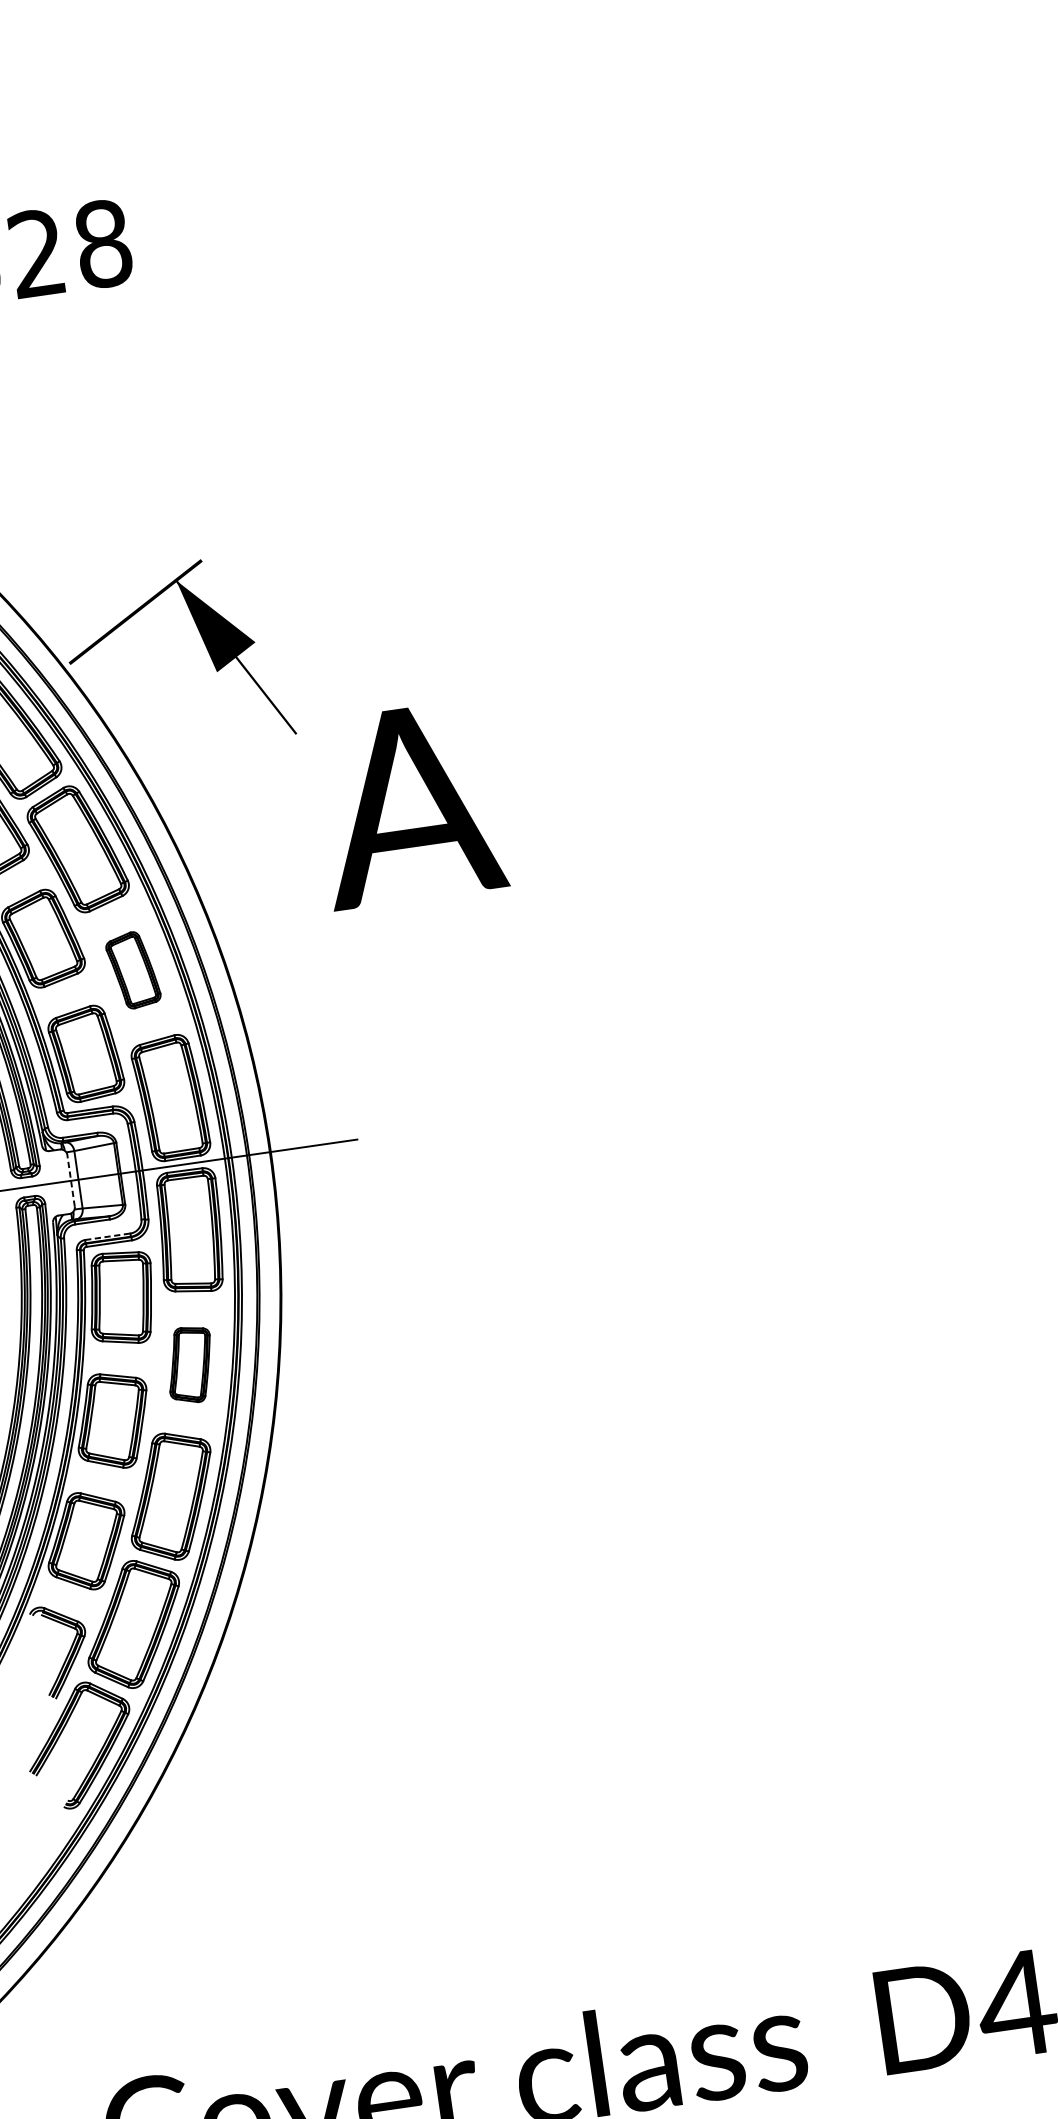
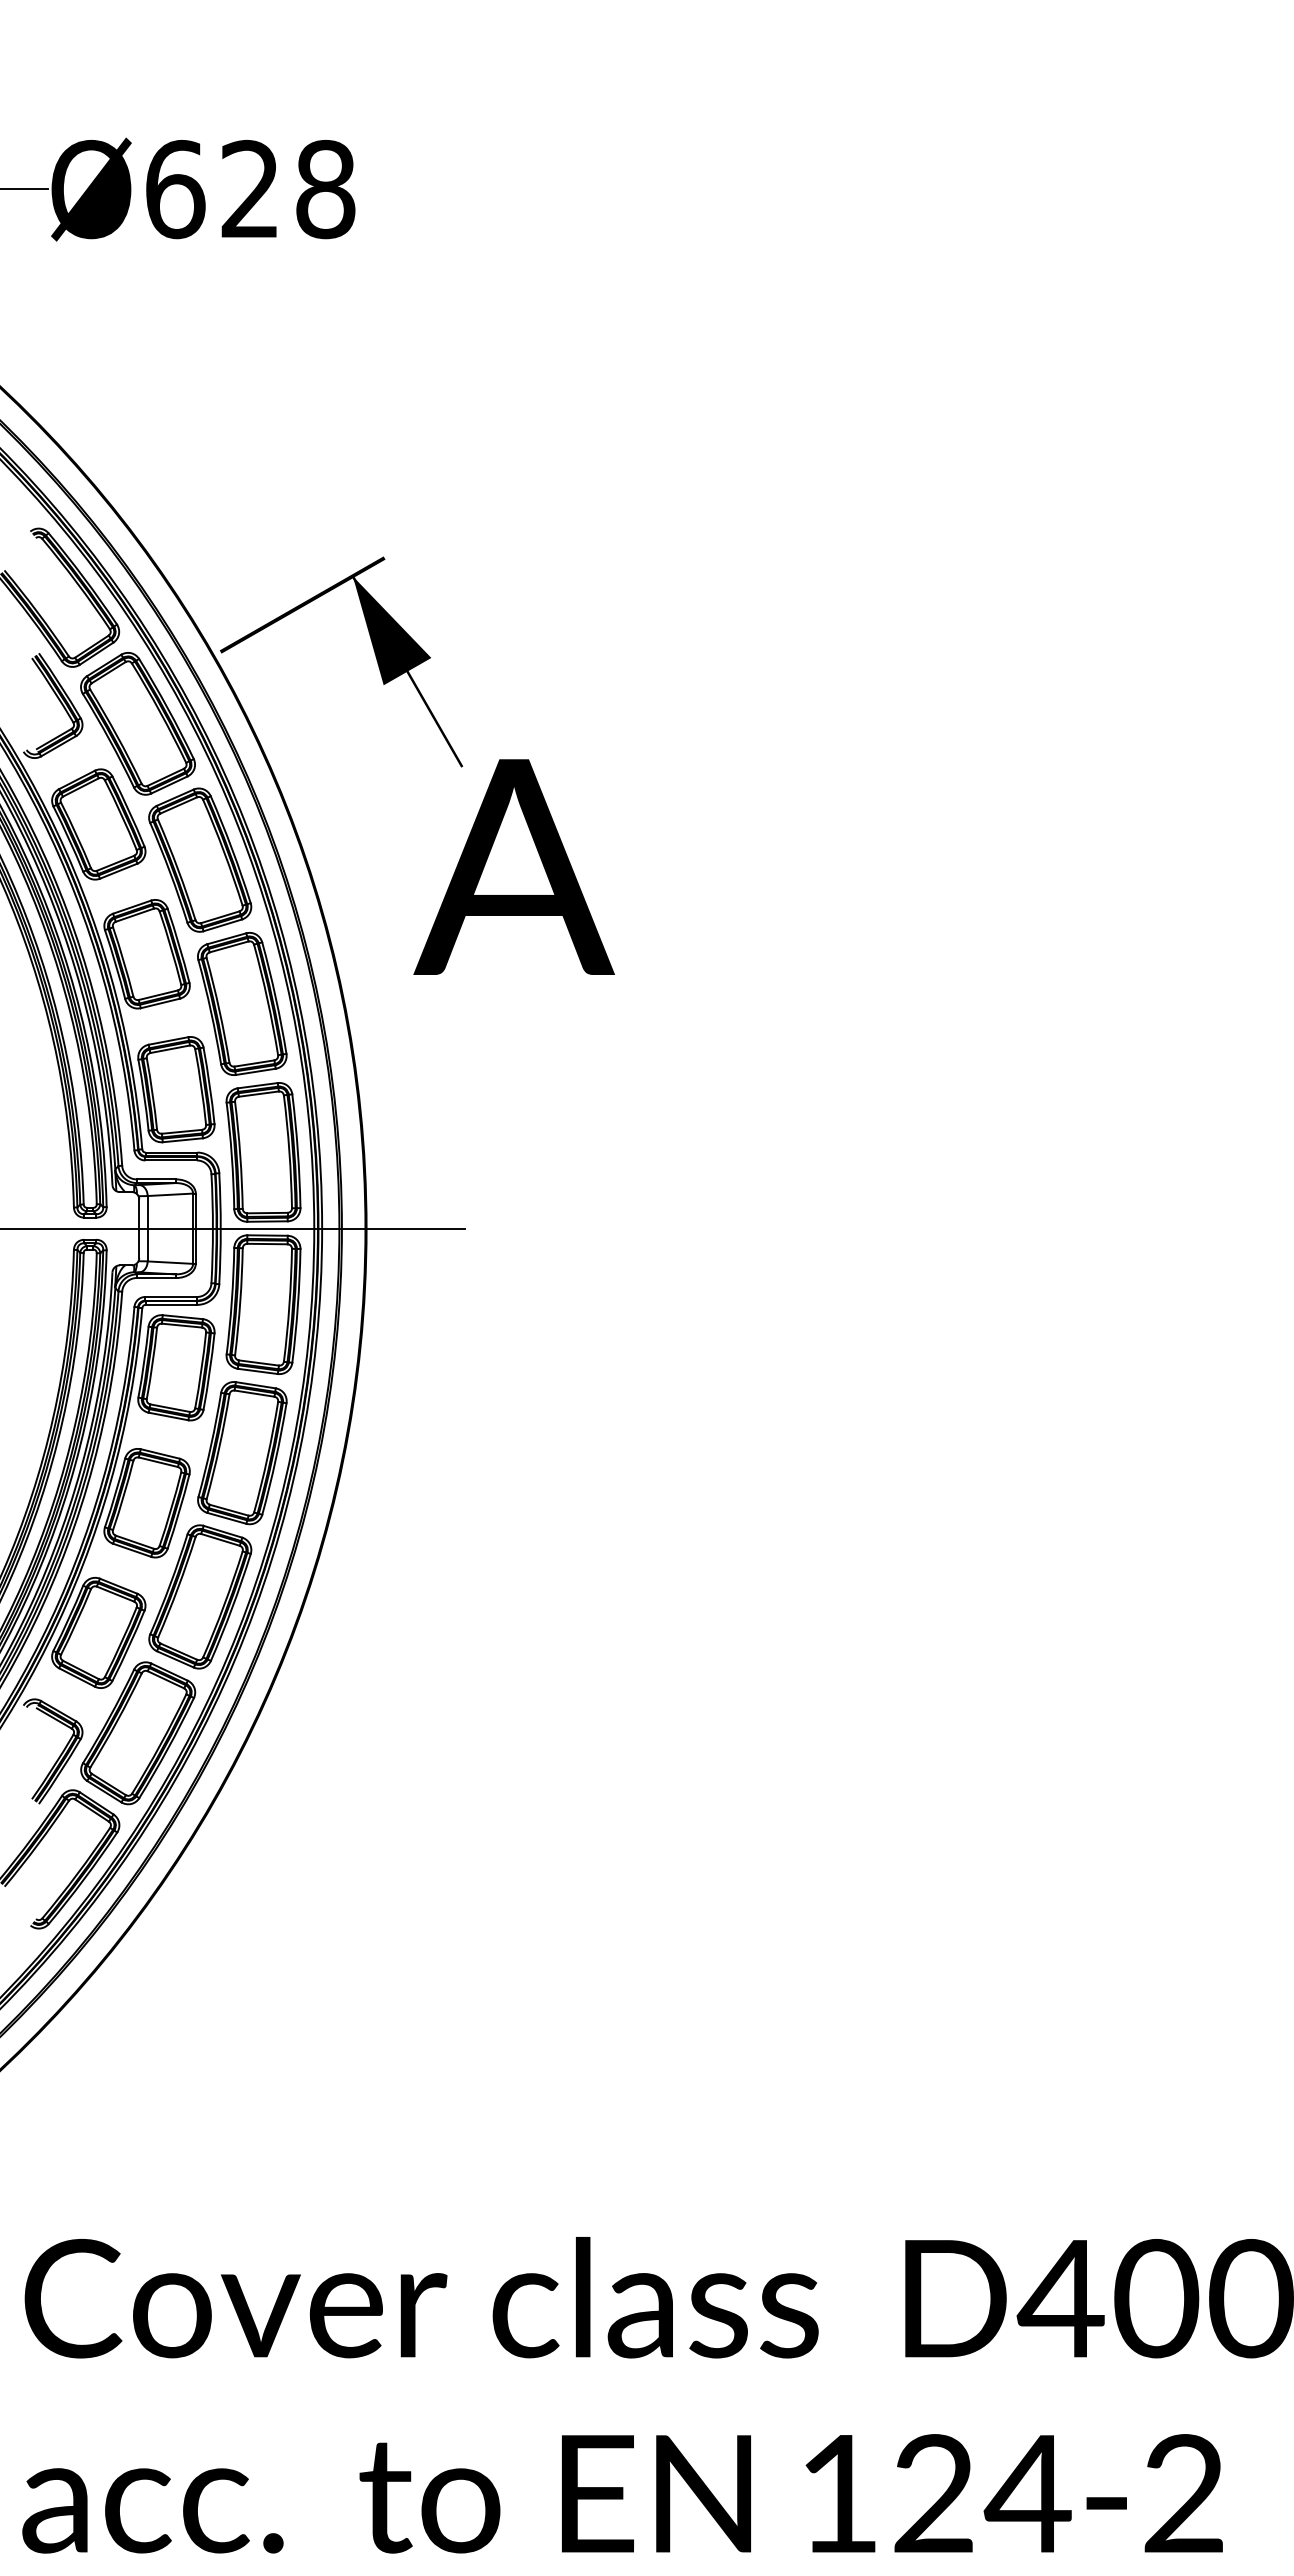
text: (408, 803) -> (513, 866), moved
part: (133, 969) -> (242, 1003), size x1.67
line: (71, 1180) -> (139, 1228), dashed -> solid
line: (108, 1236) -> (171, 1296), dashed -> solid
part: (190, 1365) -> (242, 1453), size x1.67

